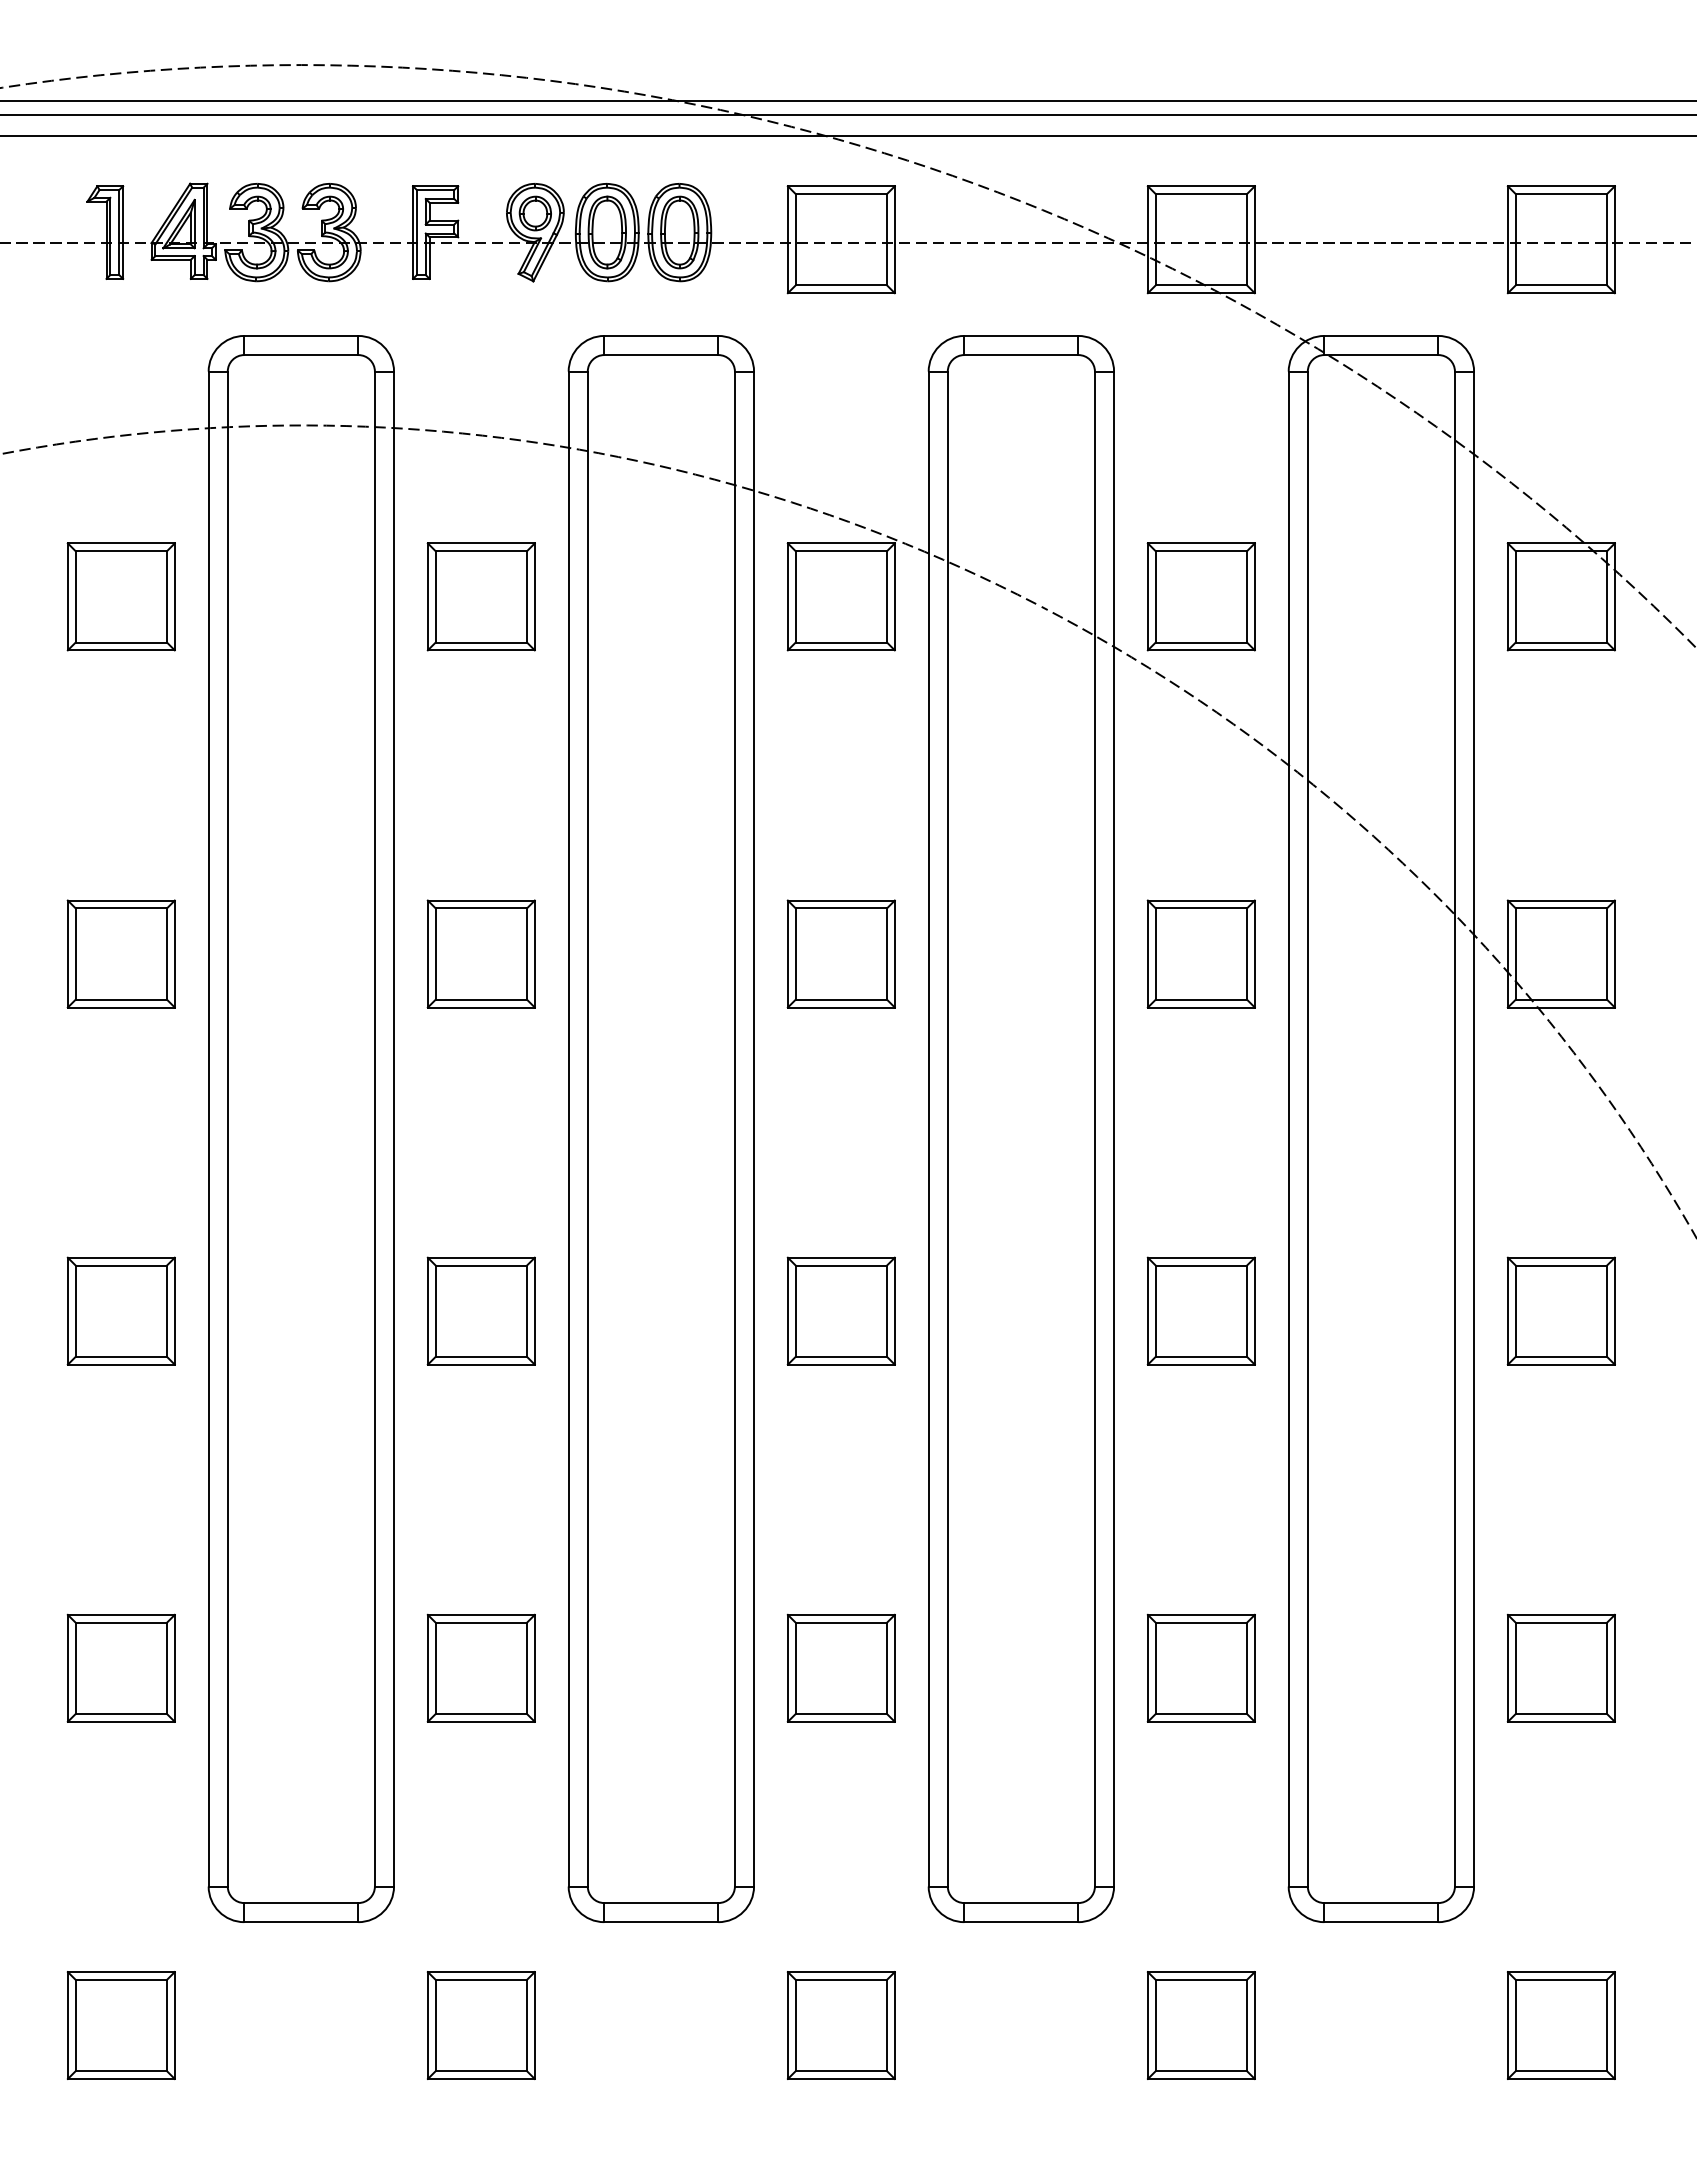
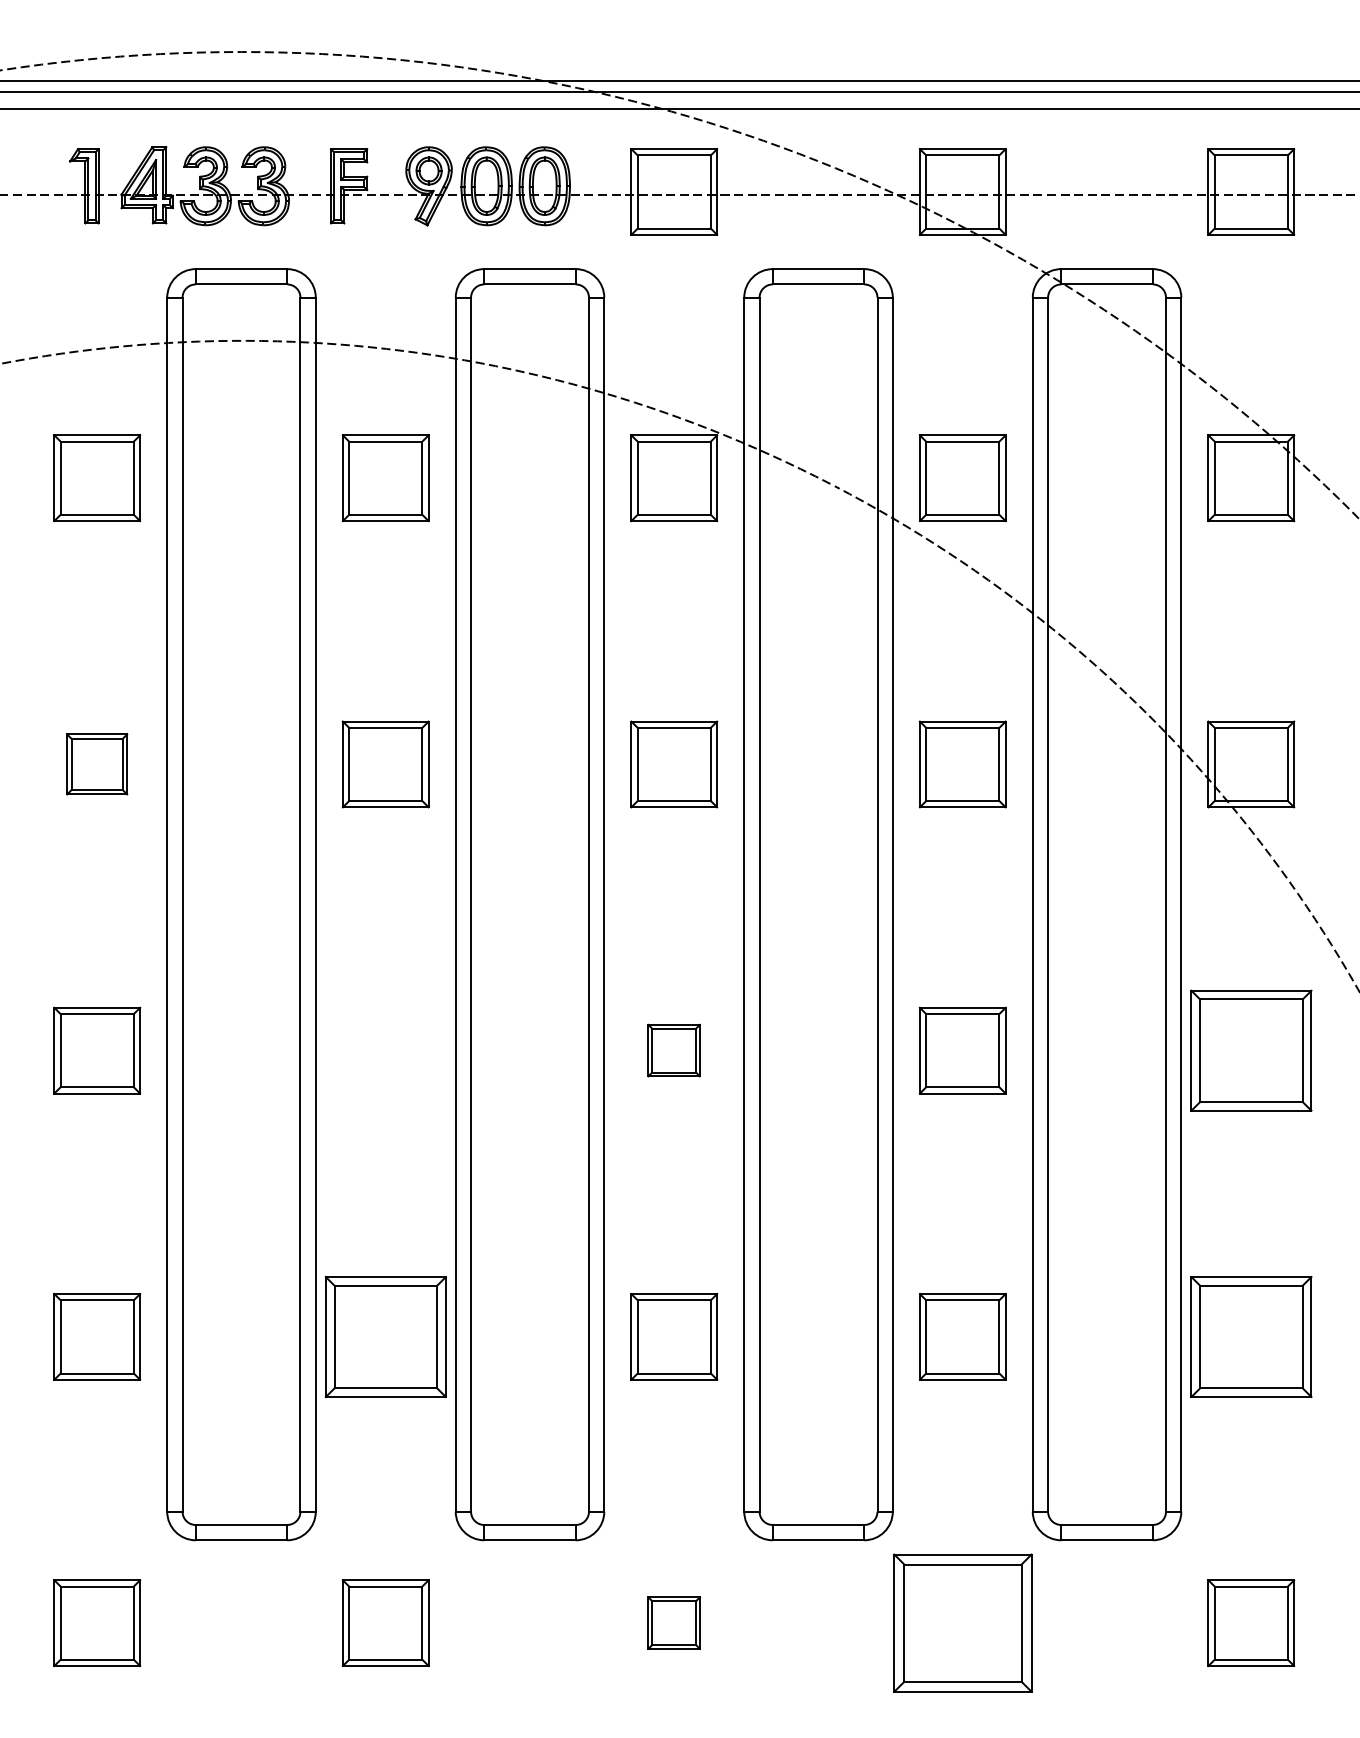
part: (120, 953) -> (96, 764), size x0.7
part: (480, 1310) -> (385, 1050), removed
part: (840, 1310) -> (673, 1050), size x0.6
part: (1560, 1310) -> (1250, 1050), size x1.4
part: (480, 1667) -> (385, 1336), size x1.4
part: (1560, 1667) -> (1250, 1336), size x1.4
part: (840, 2025) -> (673, 1623), size x0.6
part: (1200, 2025) -> (962, 1623), size x1.6

